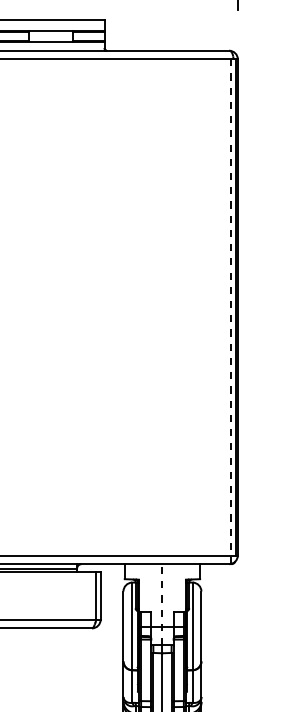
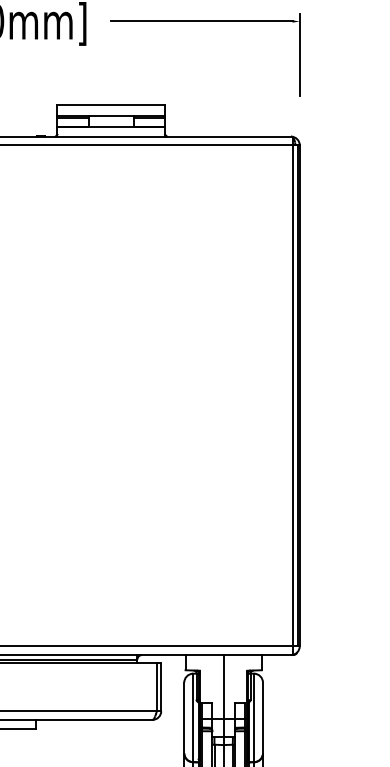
line: (231, 308) -> (293, 396), dashed -> solid
line: (162, 605) -> (223, 696), dashed -> solid

